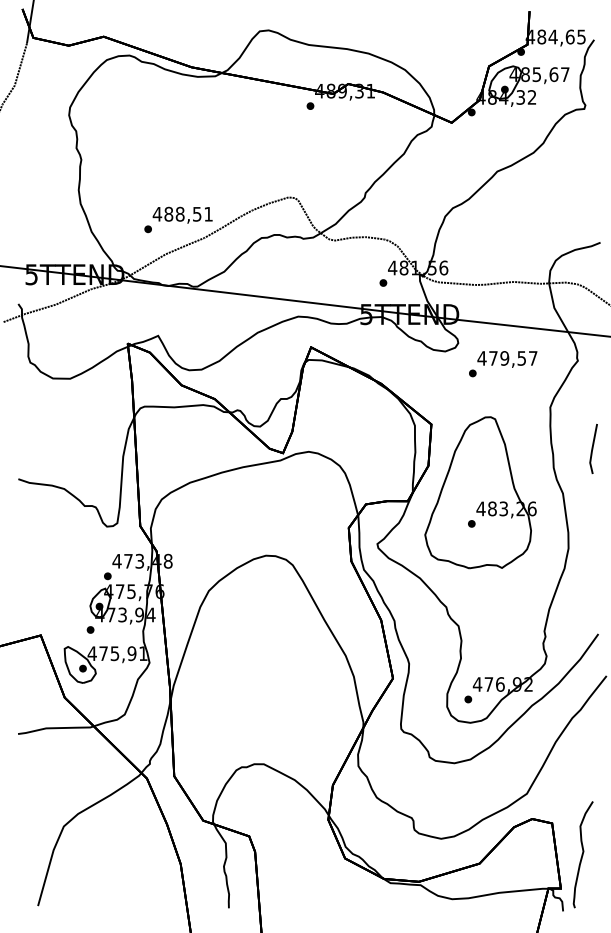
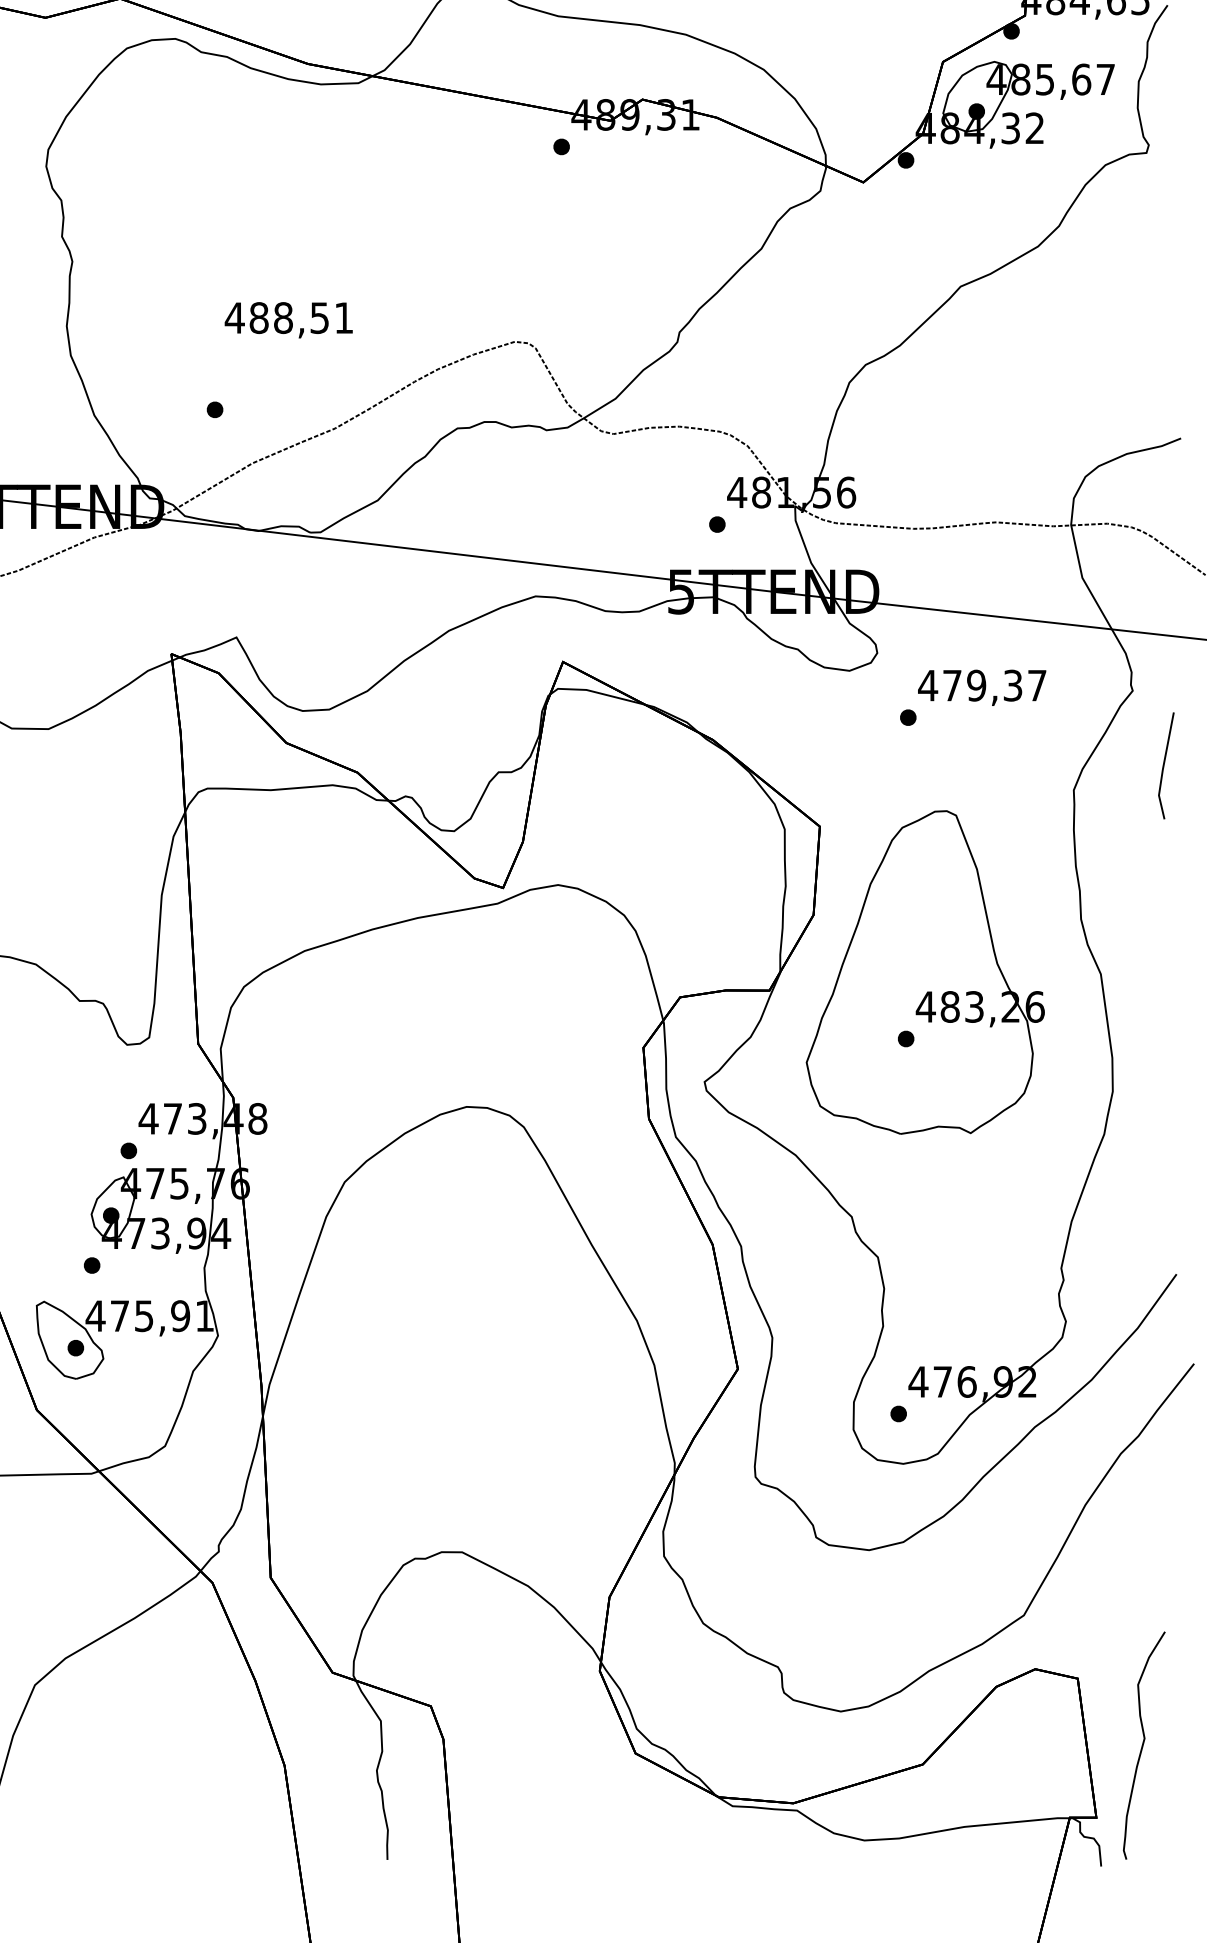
text: (182, 214) -> (288, 318), moved
text: (522, 357) -> (1014, 683), 479,57 -> 479,37
line: (593, 448) -> (1166, 764), moved

